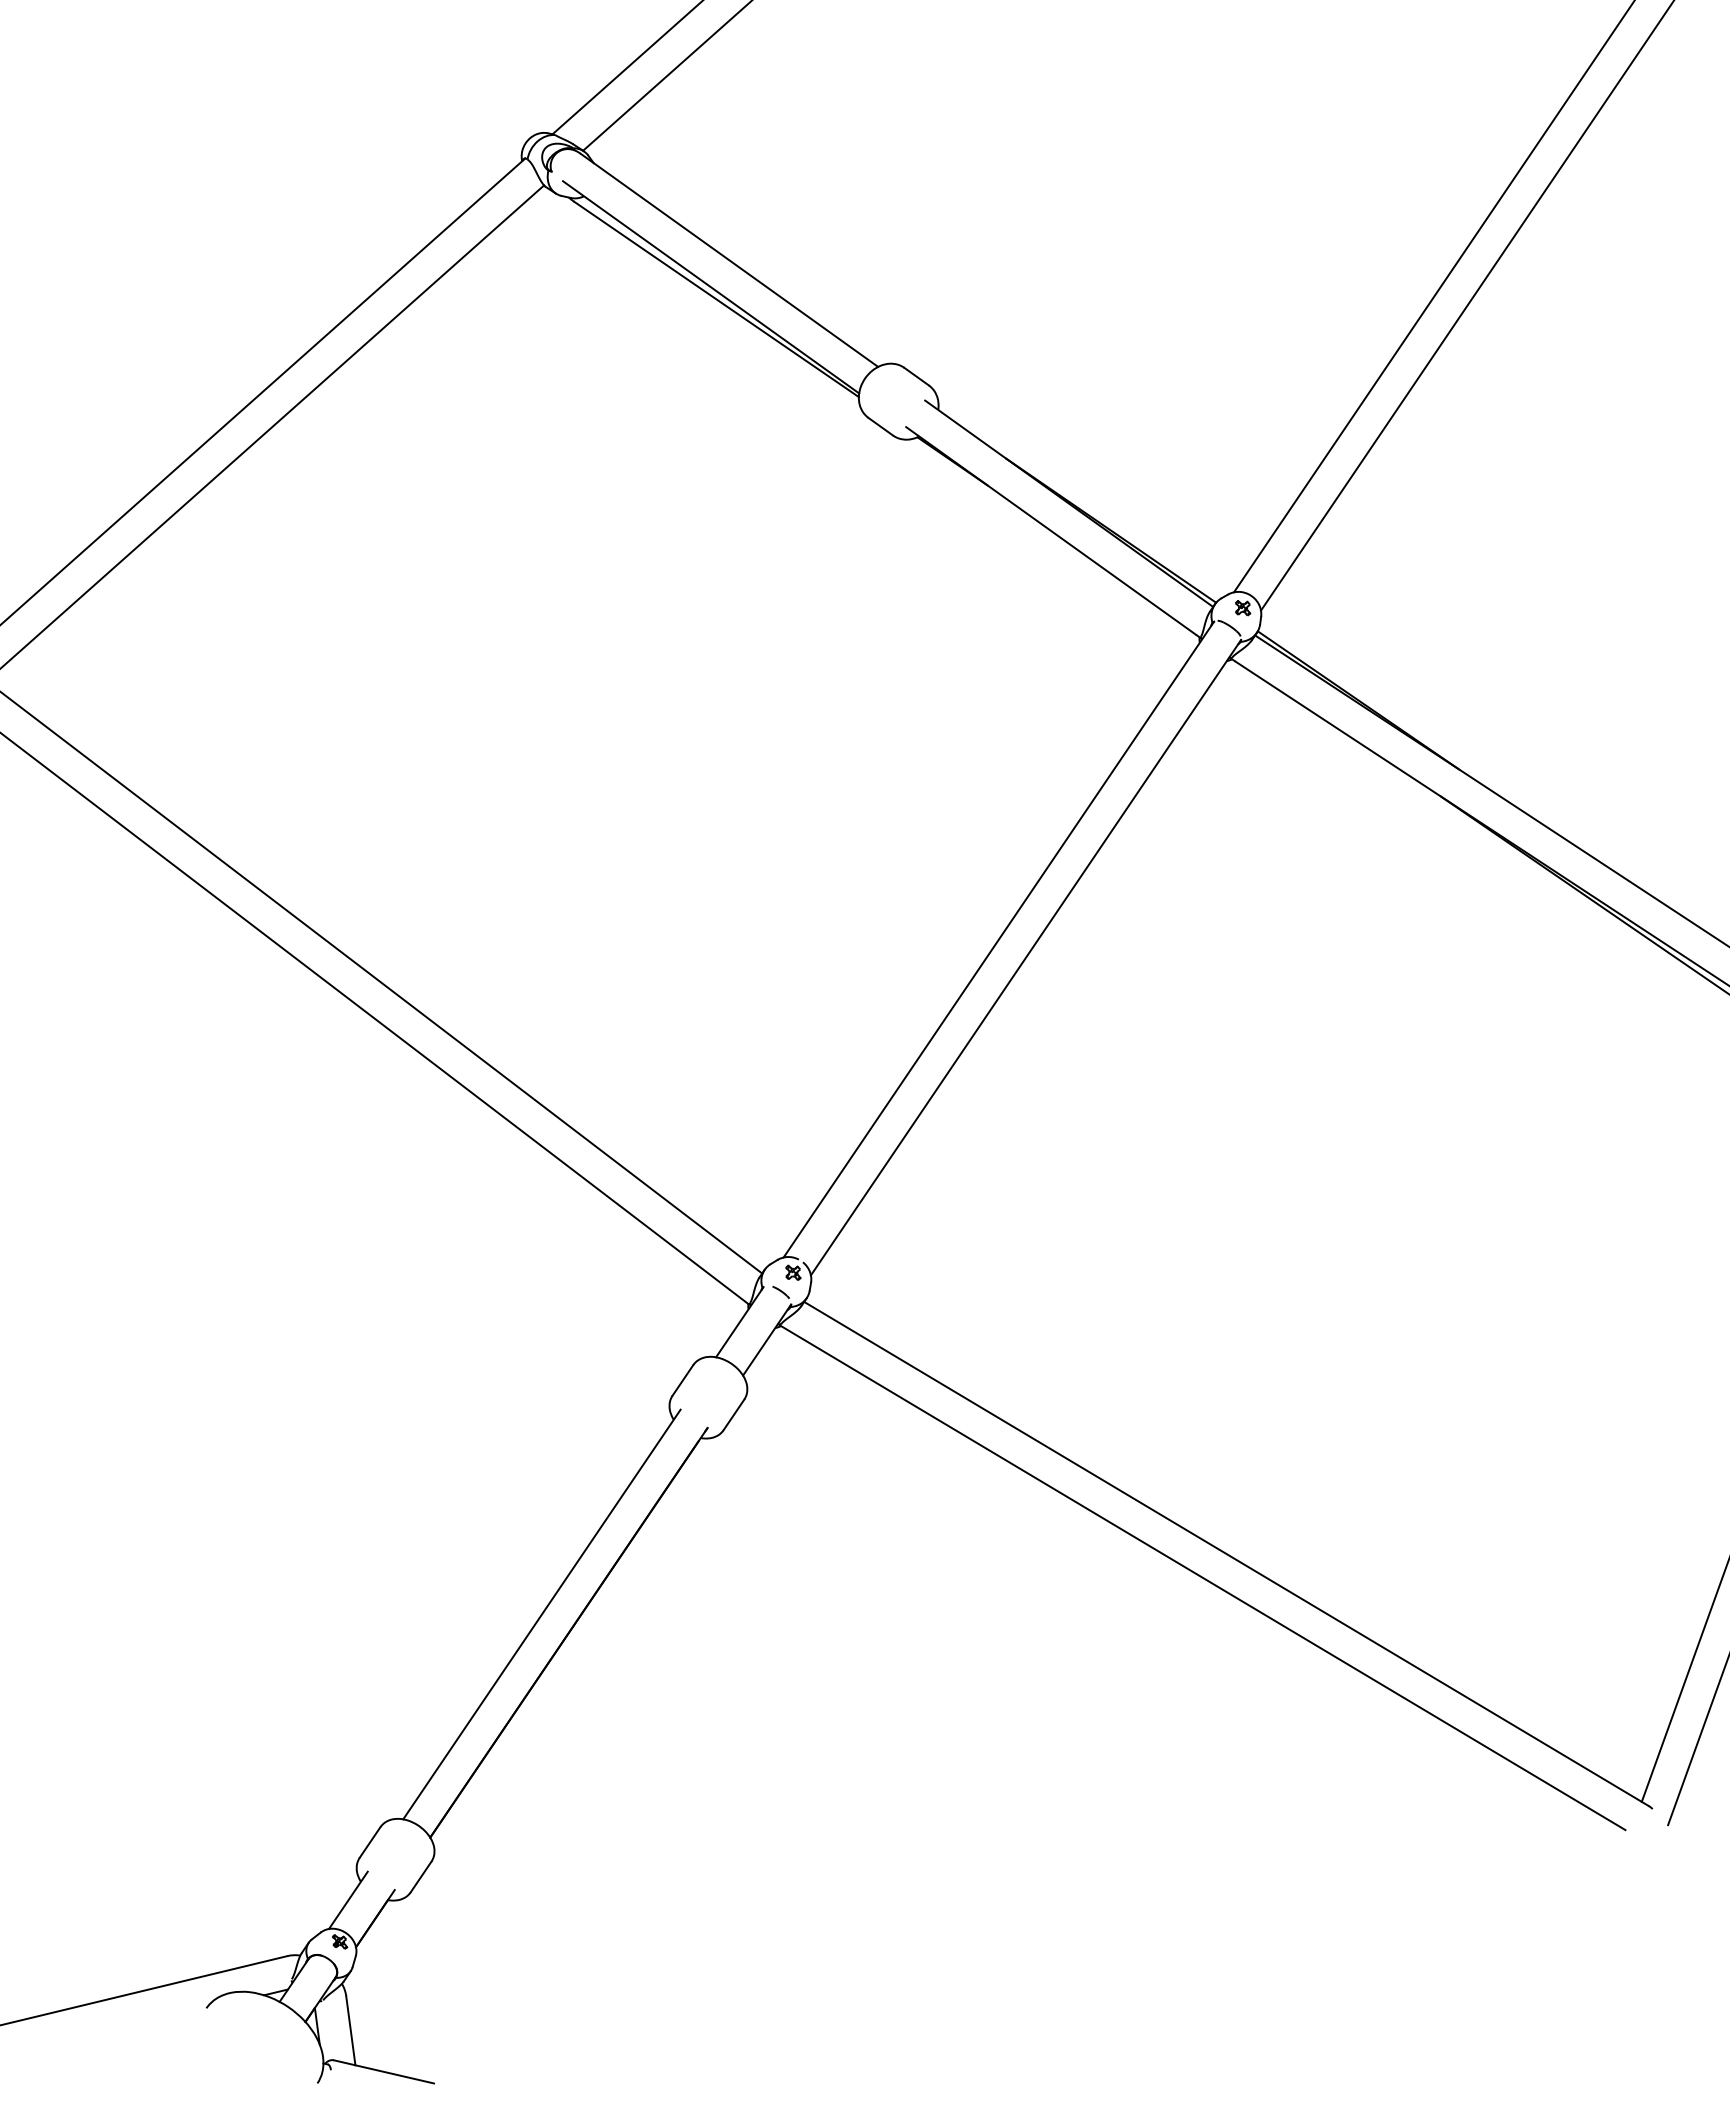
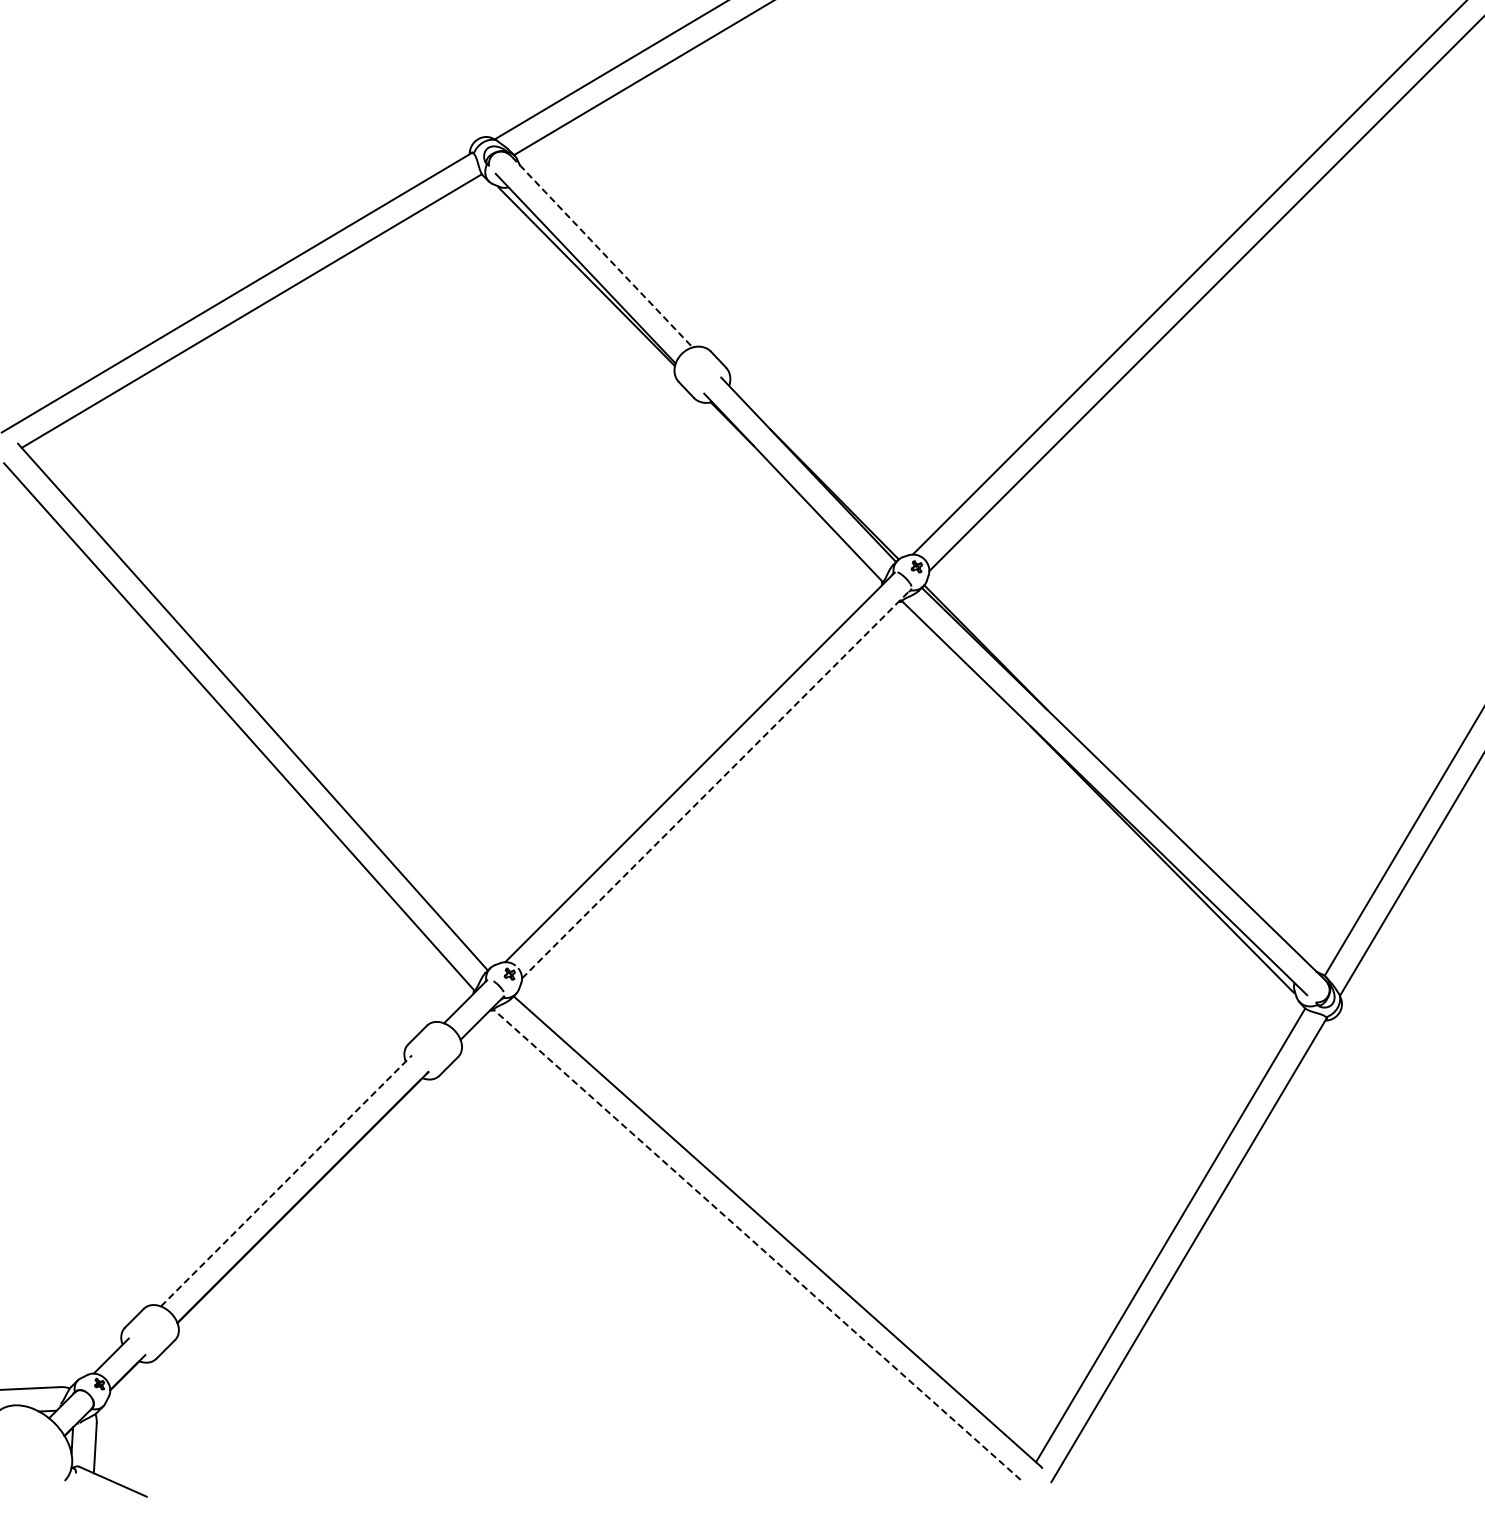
line: (729, 260) -> (602, 252), solid -> dashed
line: (1025, 957) -> (716, 783), solid -> dashed
line: (1203, 1578) -> (757, 1245), solid -> dashed
line: (541, 1613) -> (286, 1180), solid -> dashed

